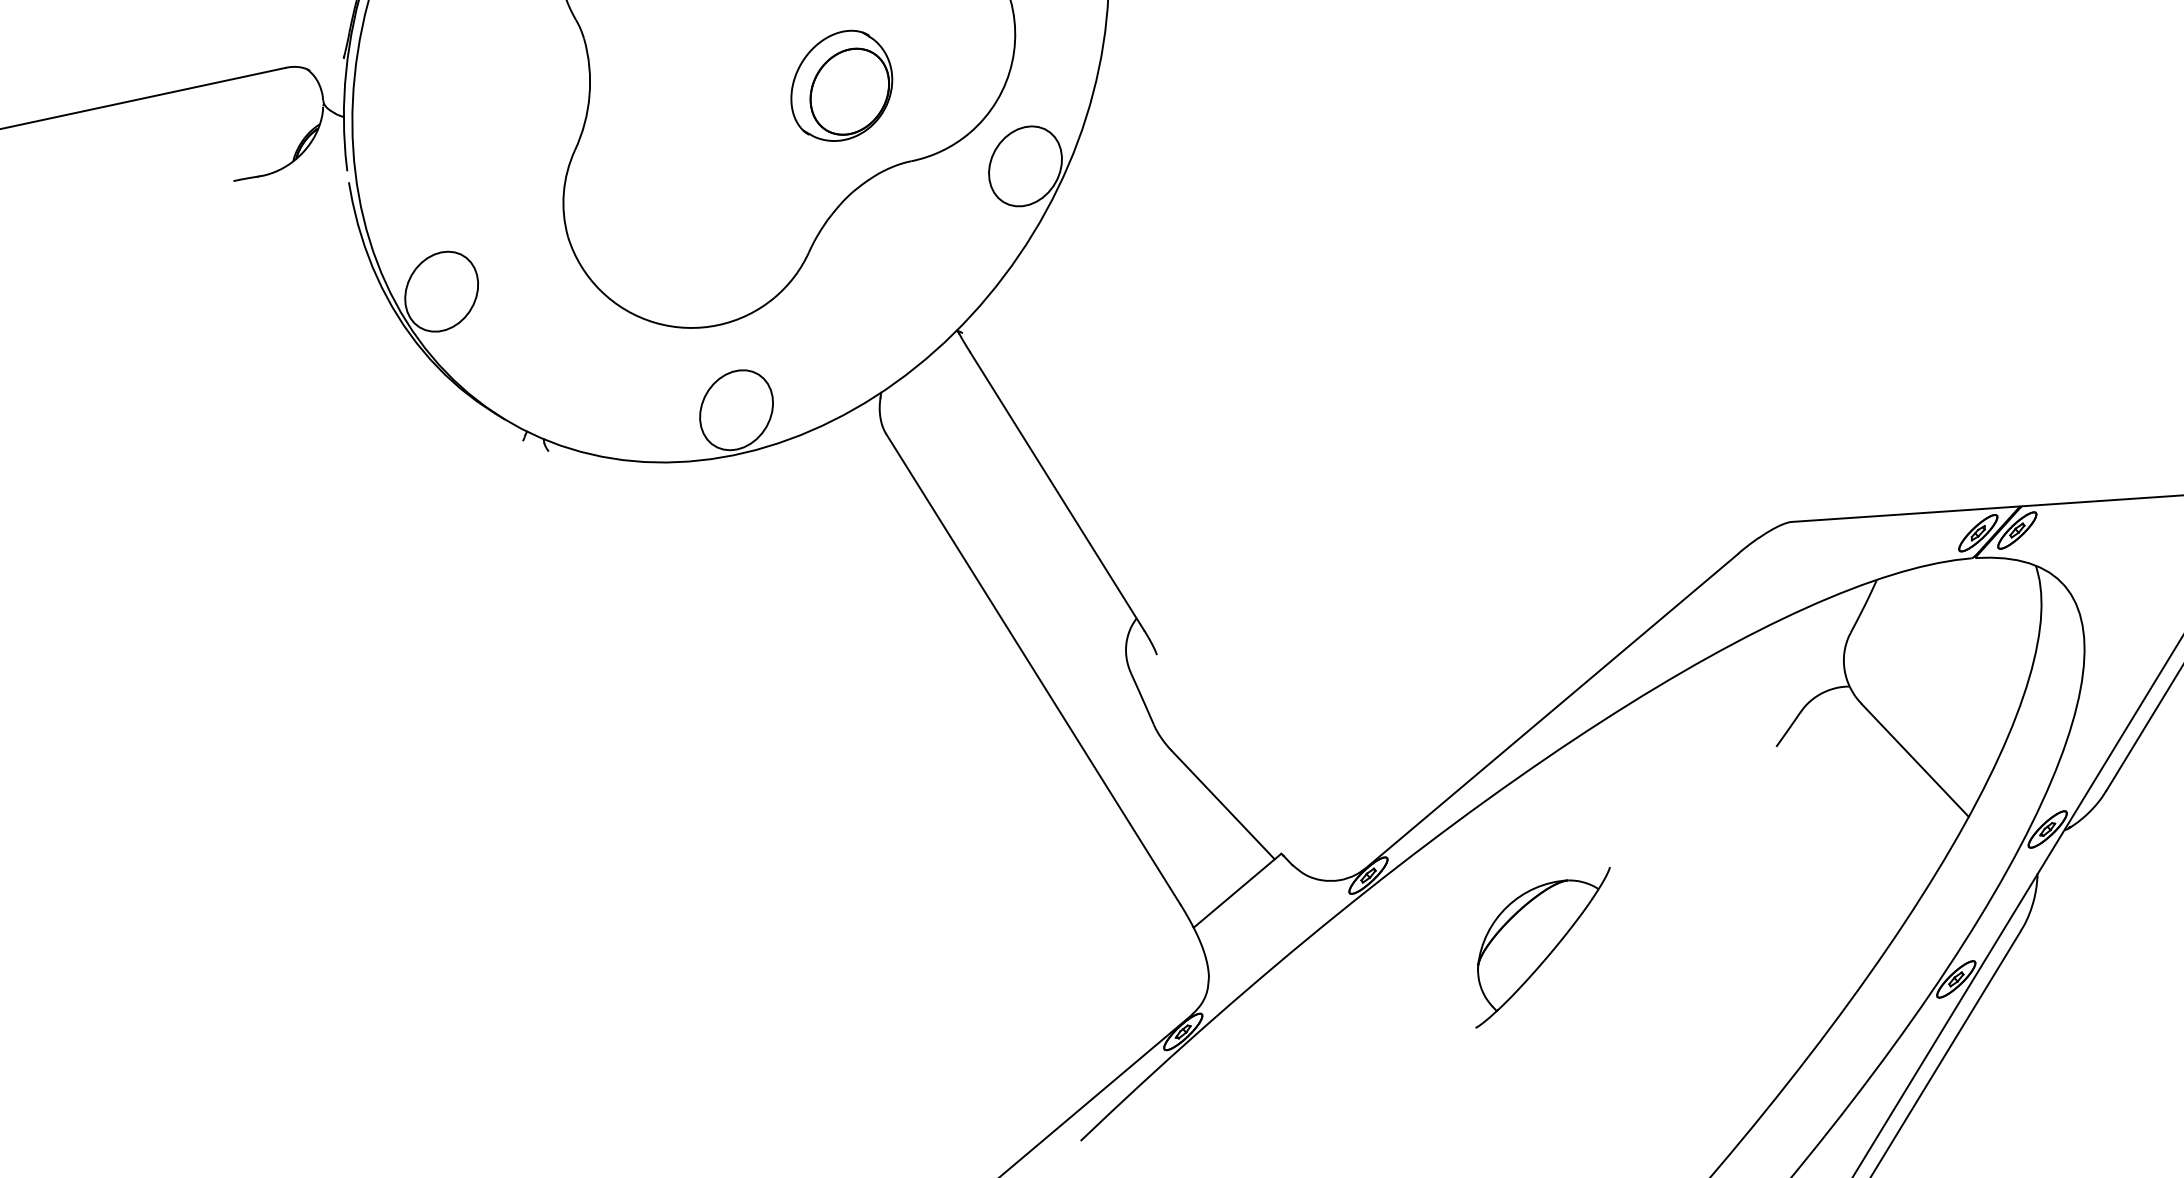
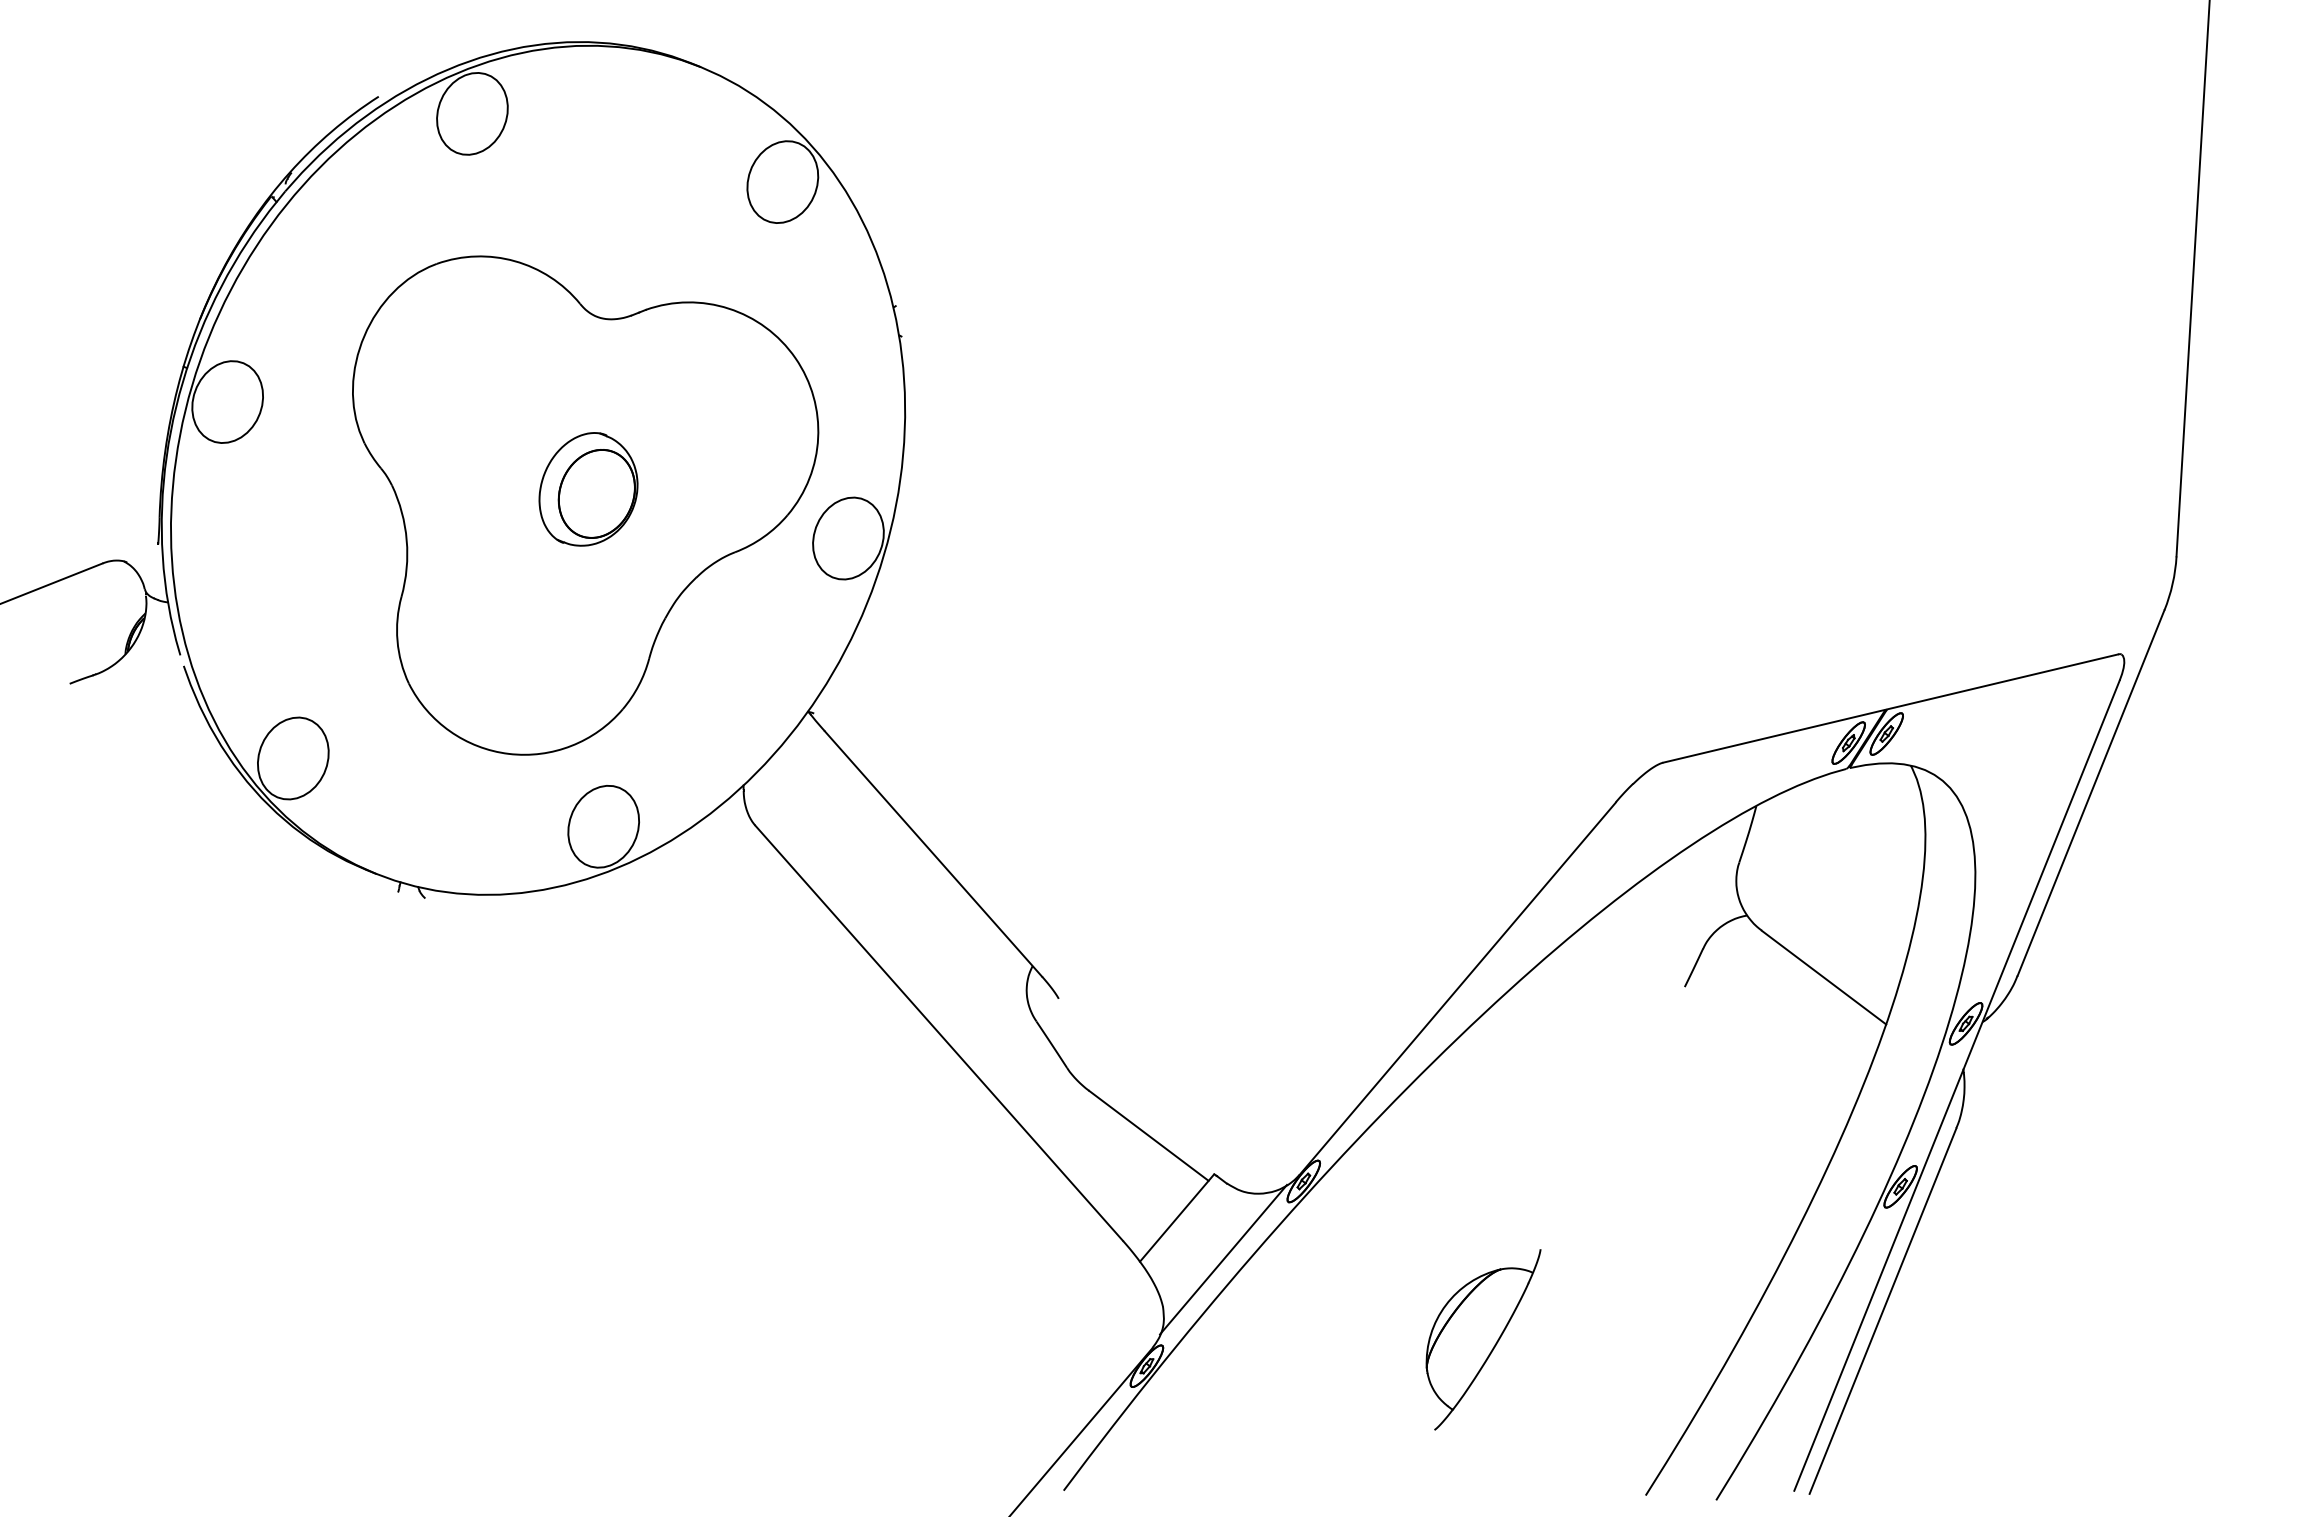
part: (842, 85) -> (588, 489), moved
line: (1276, 939) -> (1223, 1259), added
part: (1538, 946) -> (1483, 1339), moved

